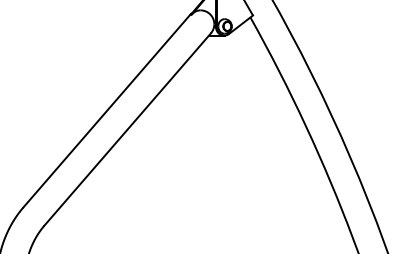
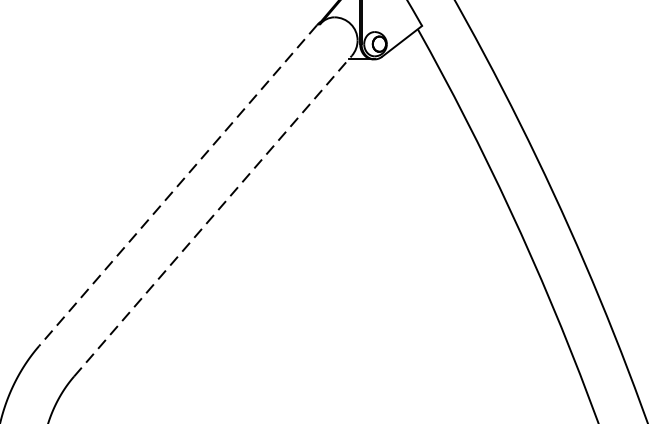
line: (106, 111) -> (177, 186), solid -> dashed
line: (128, 129) -> (214, 216), solid -> dashed

